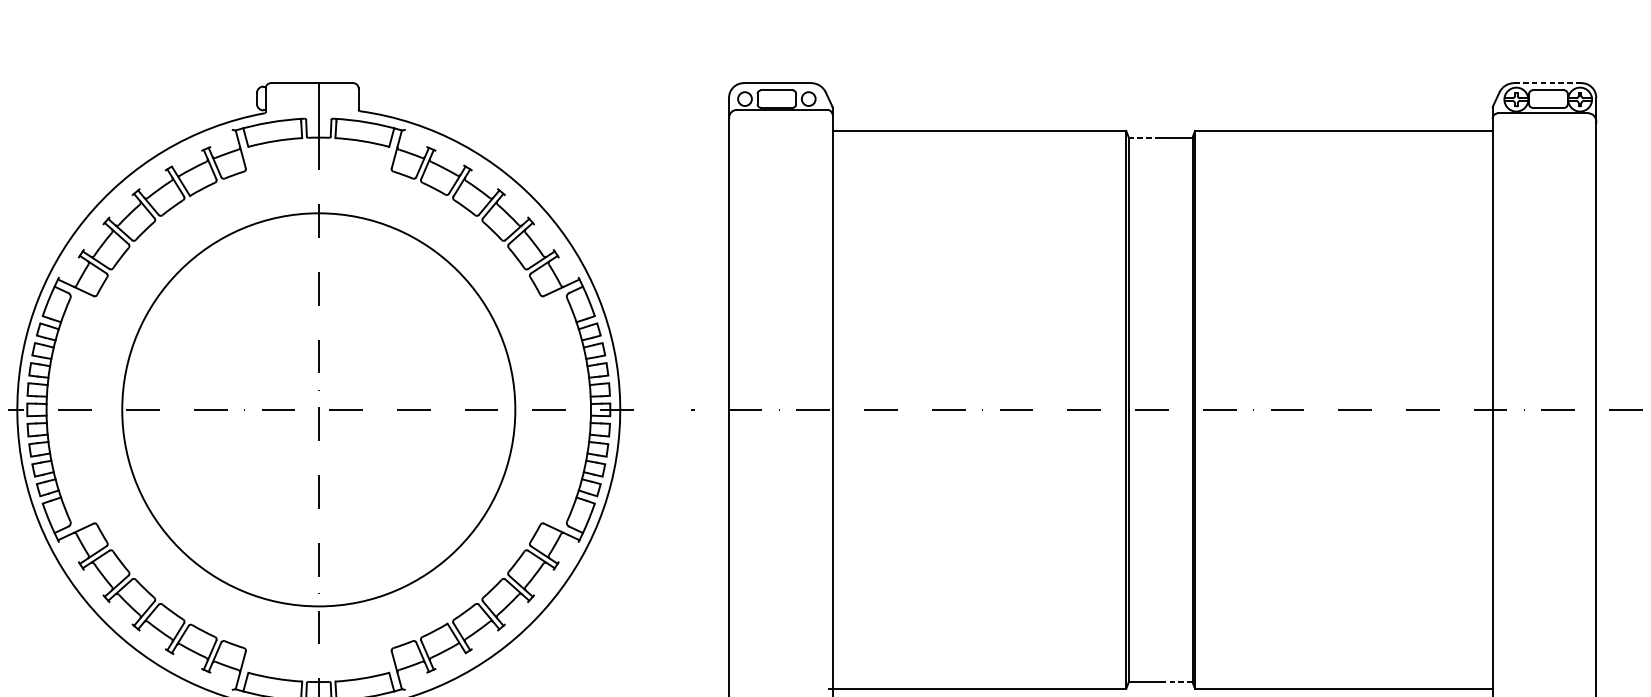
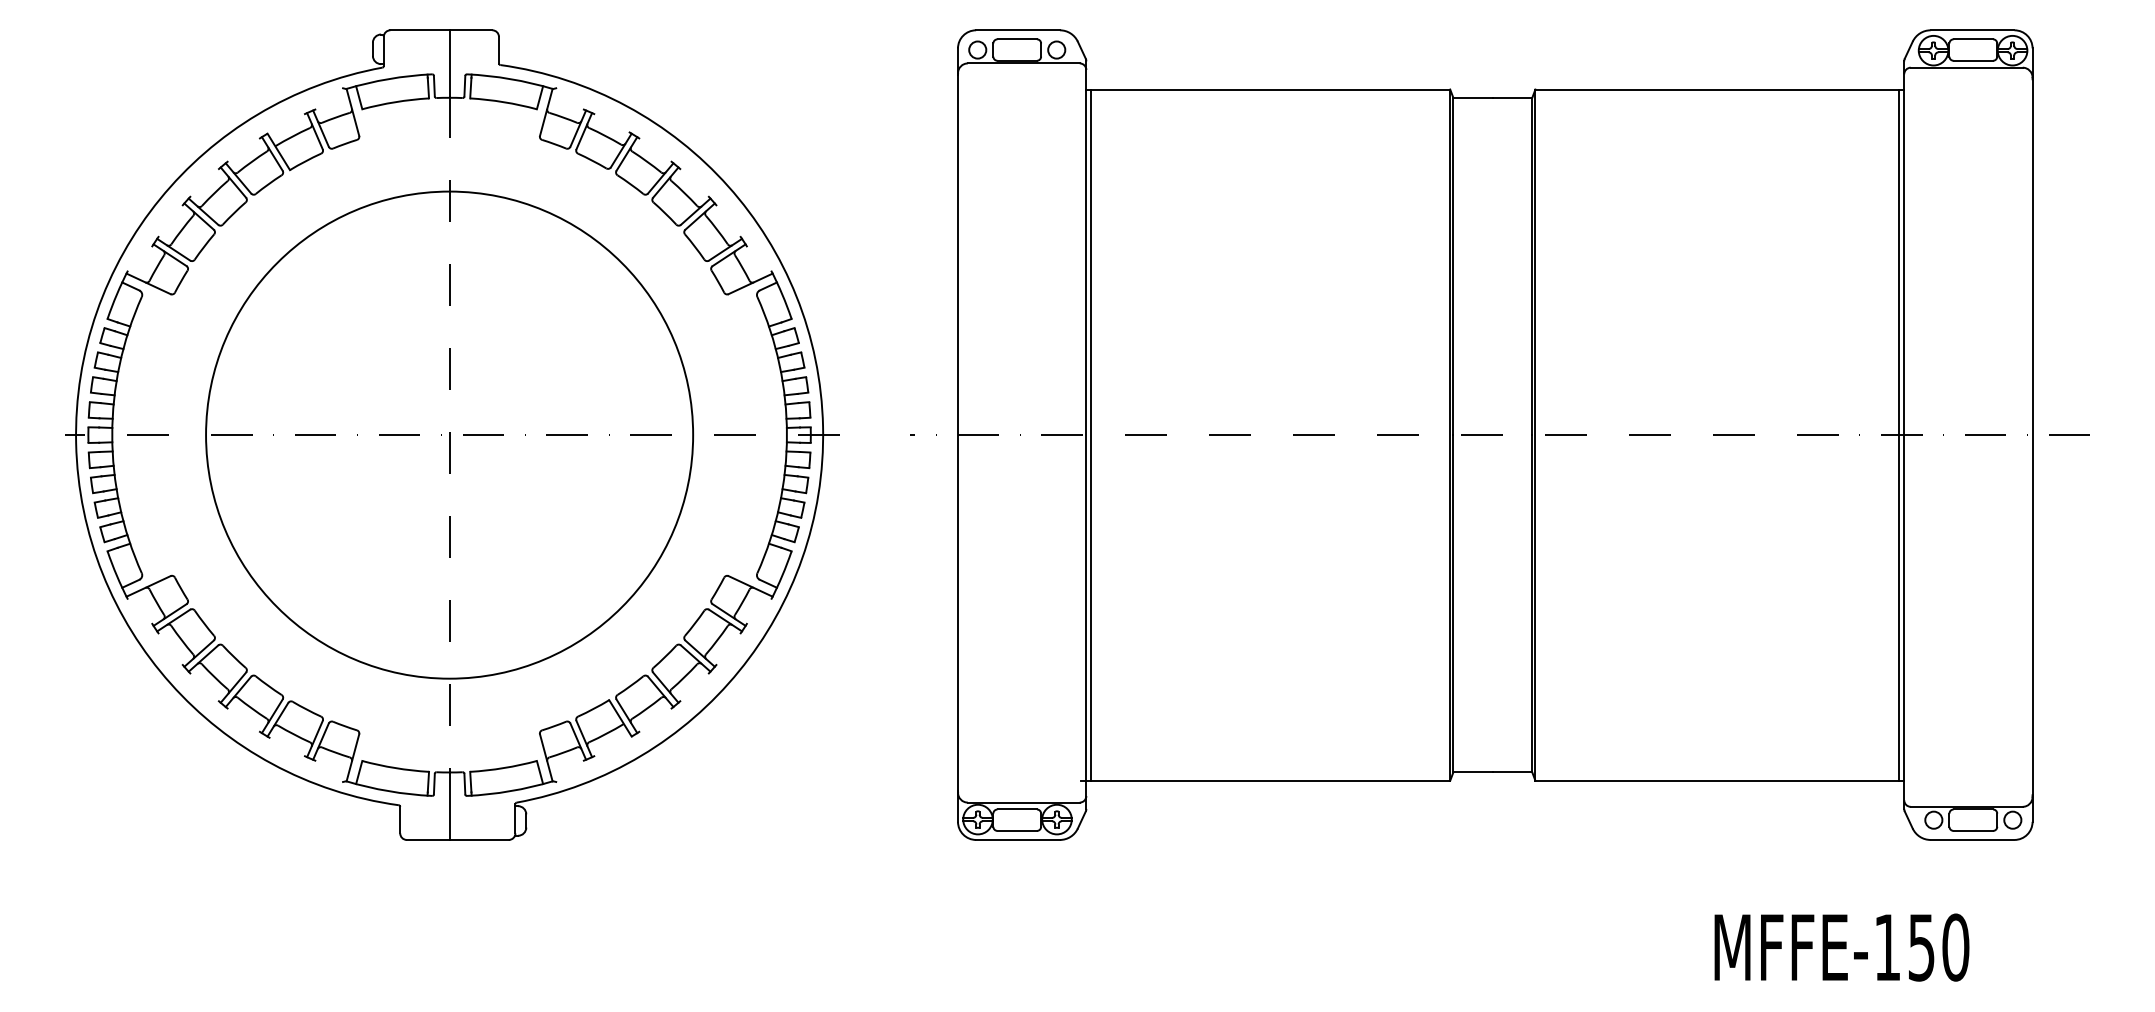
line: (1547, 83) -> (1972, 30), dashed -> solid
line: (1145, 137) -> (1473, 97), dashed -> solid
line: (836, 409) -> (1091, 434), added
line: (1488, 409) -> (1899, 434), added
line: (1176, 682) -> (1512, 772), dashed -> solid

